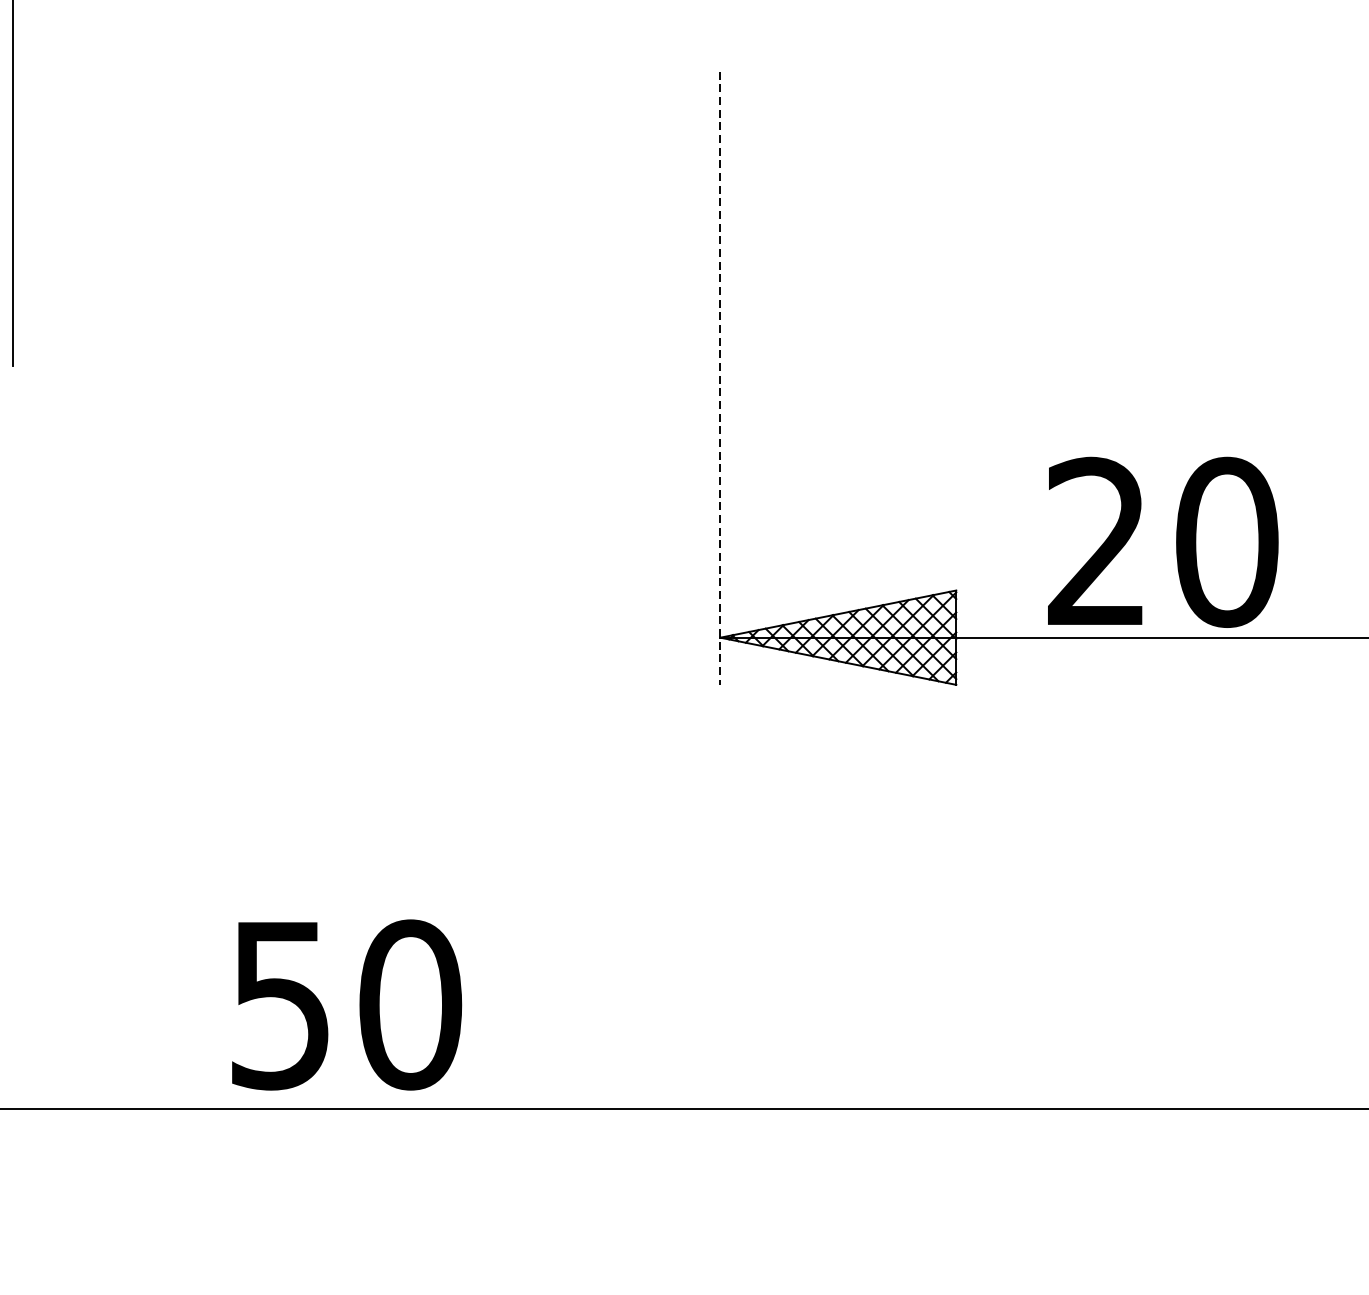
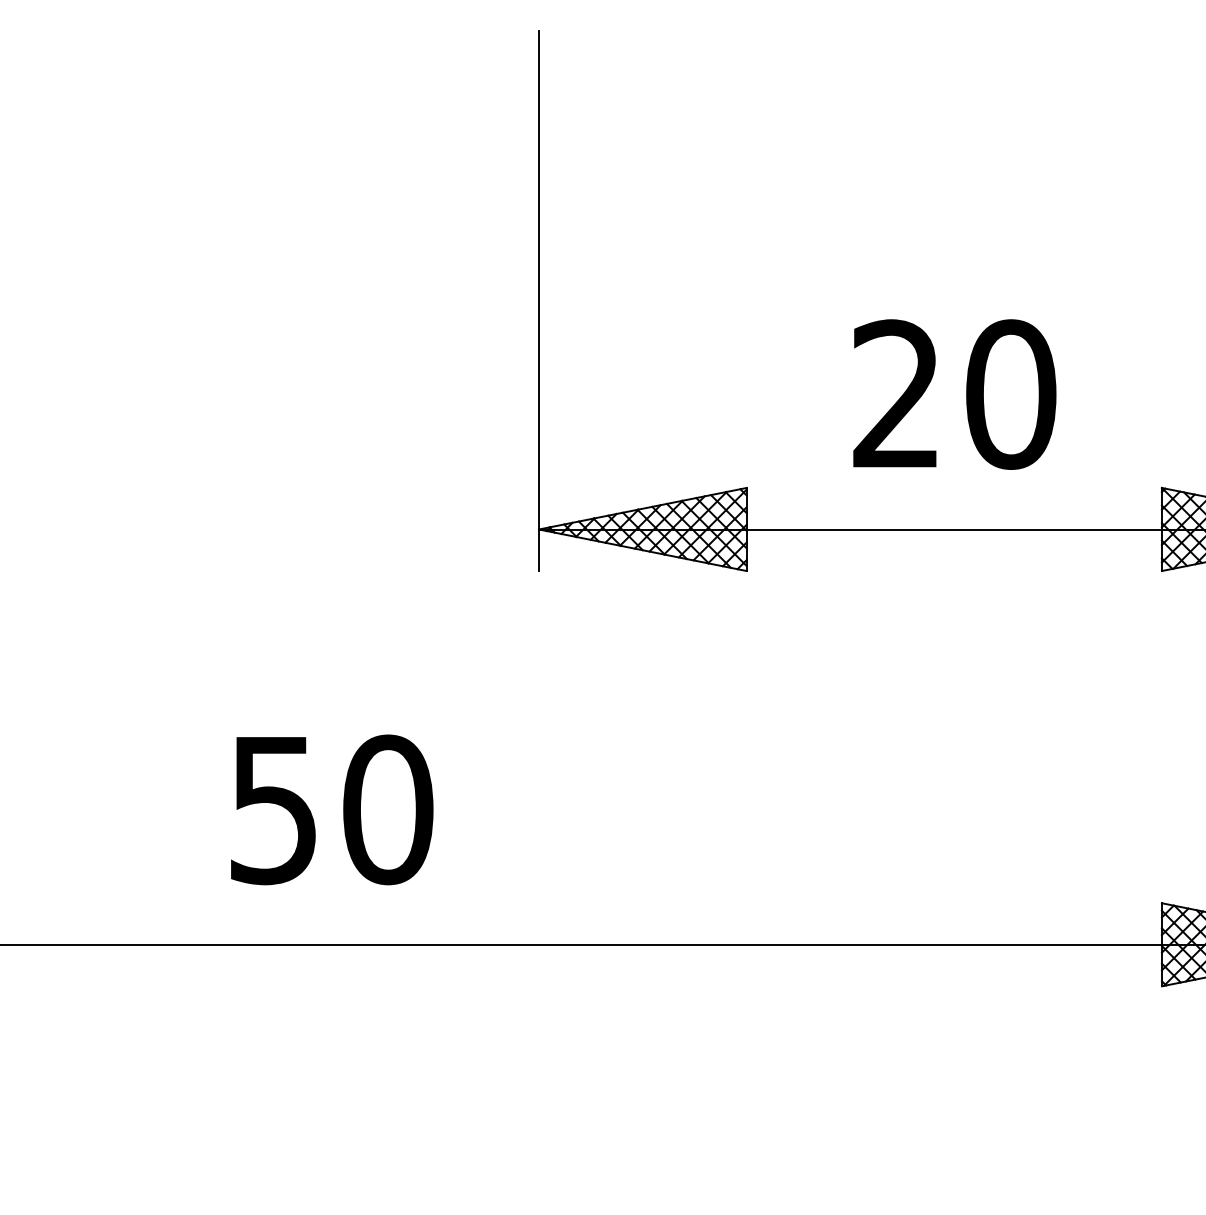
line: (721, 378) -> (539, 301), dashed -> solid
text: (1162, 542) -> (954, 394), moved
text: (347, 1004) -> (332, 809), moved

